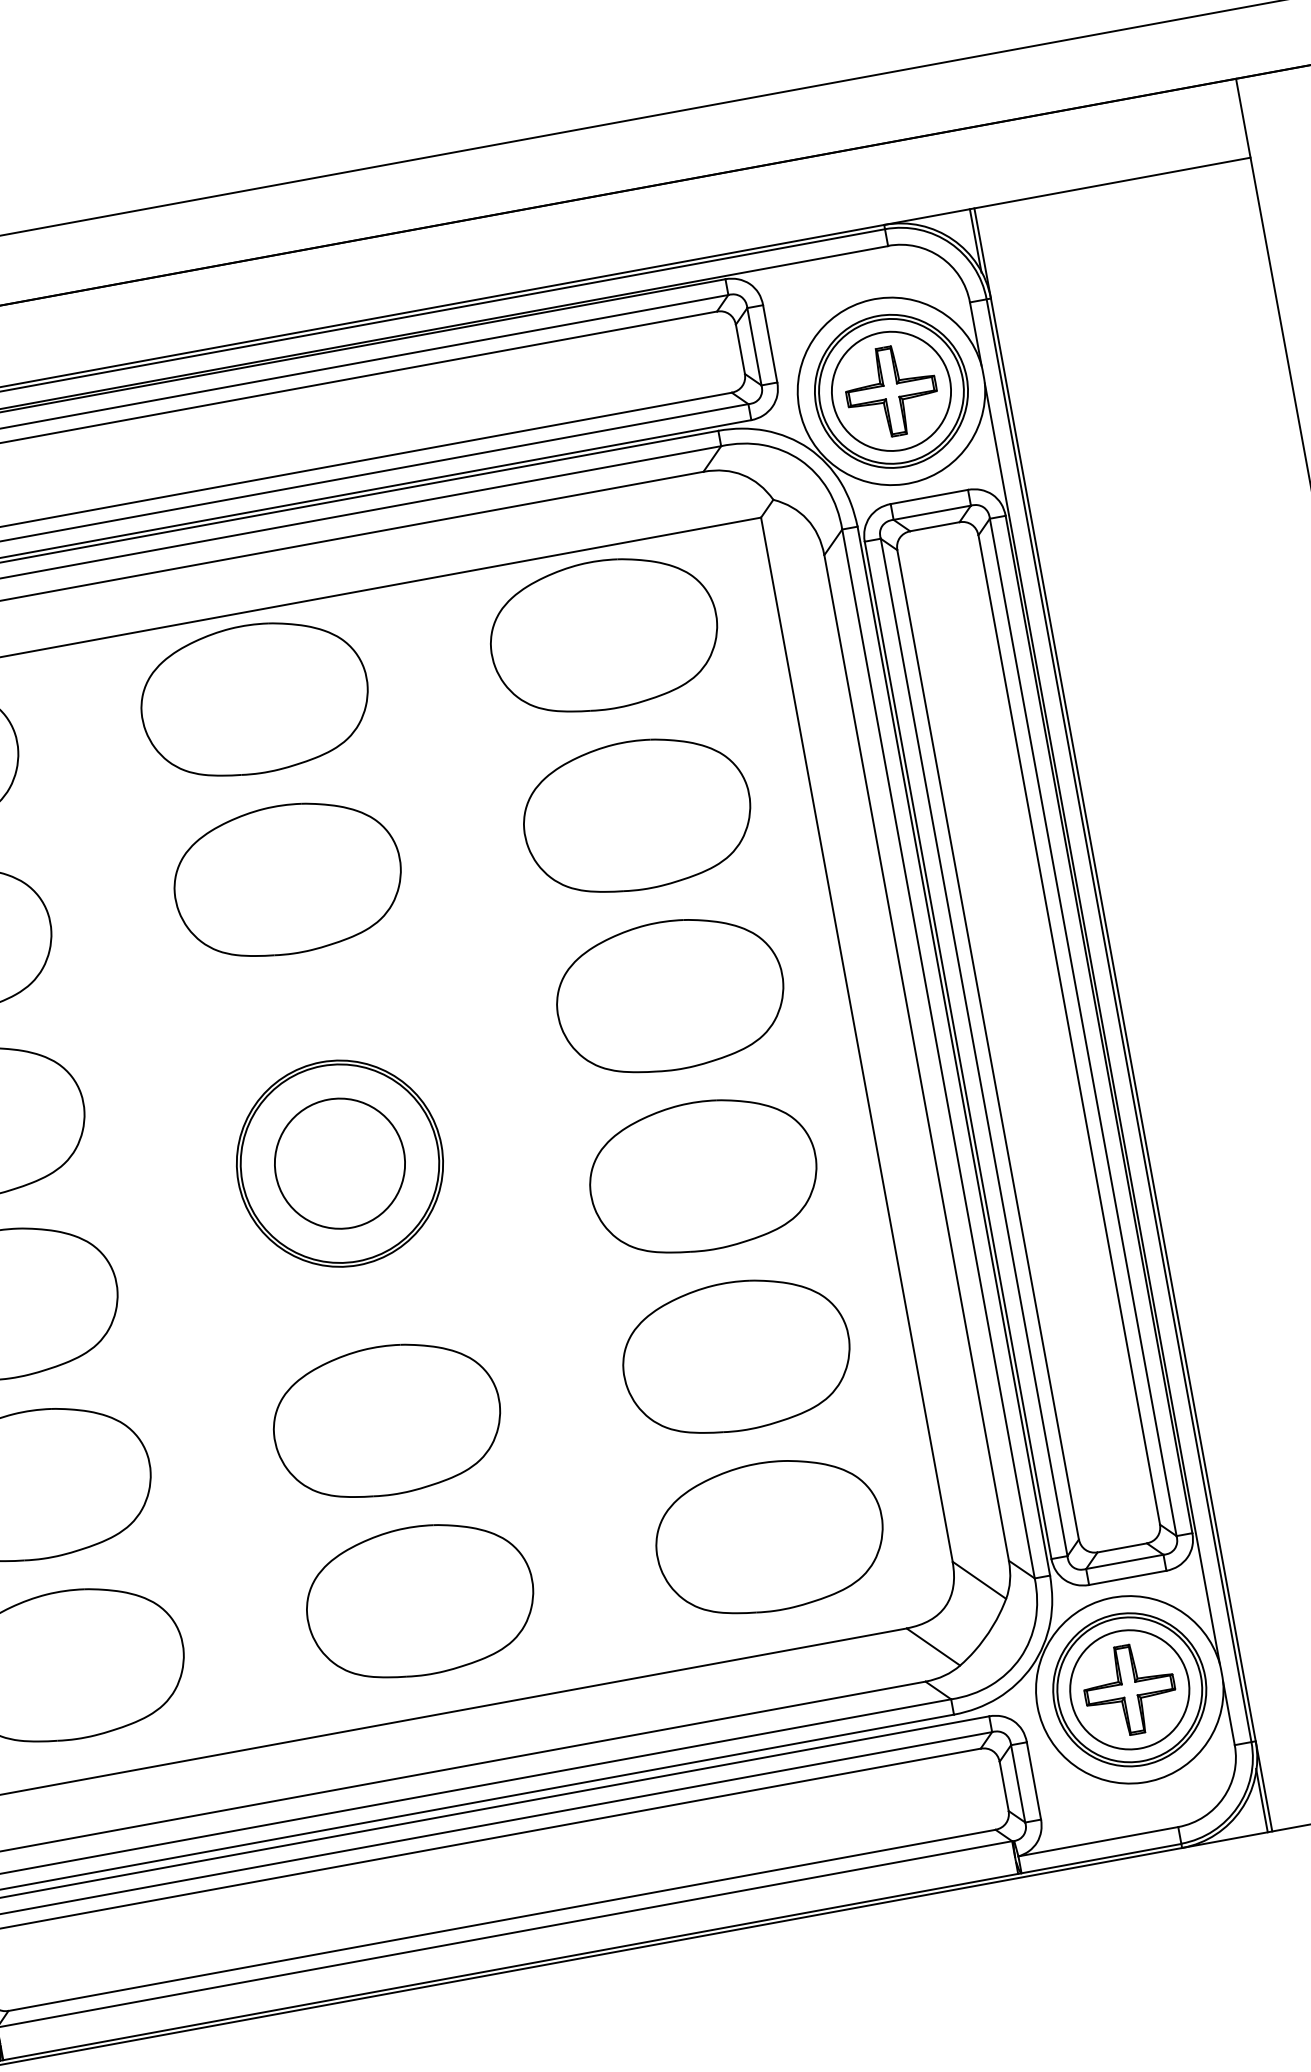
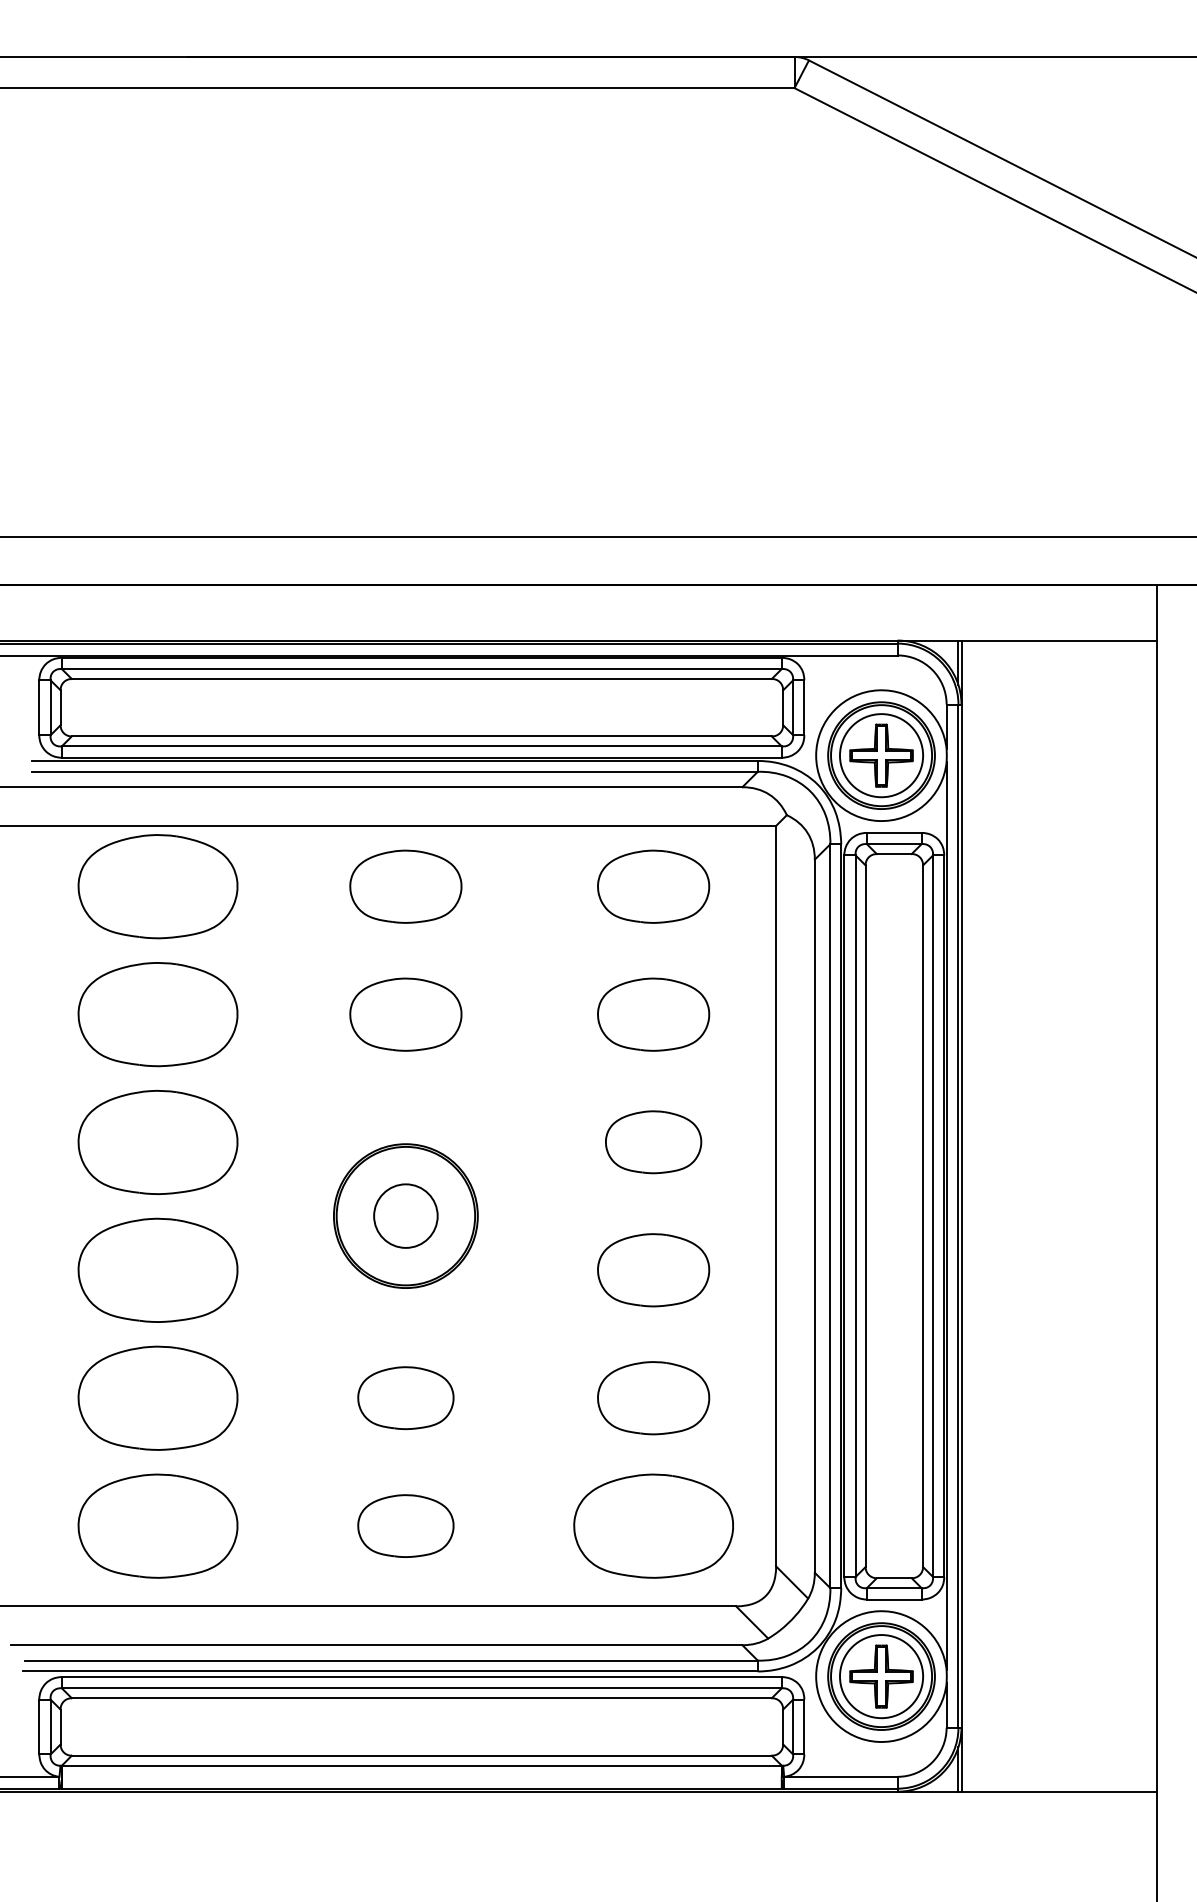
part: (603, 634) -> (653, 886), size x0.7
part: (254, 699) -> (405, 886), size x0.7
part: (636, 815) -> (653, 1014), size x0.7
part: (287, 879) -> (405, 1014), size x0.7
part: (669, 994) -> (653, 1141), size x0.6
circle: (339, 1162) -> (405, 1215), size x0.7
part: (702, 1174) -> (653, 1269), size x0.7
part: (736, 1355) -> (653, 1397), size x0.7
part: (386, 1419) -> (405, 1397), size x0.6
part: (419, 1599) -> (405, 1525), size x0.6

